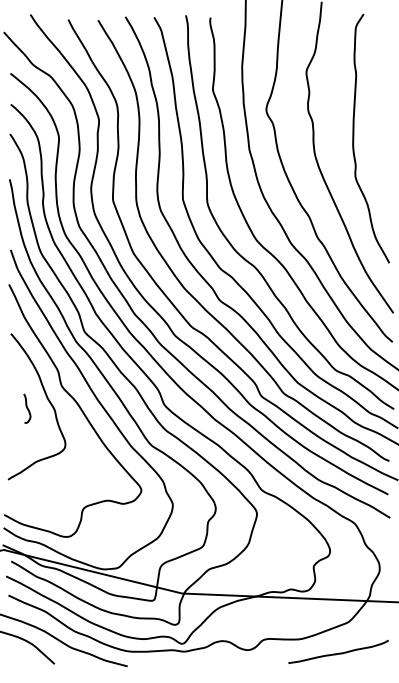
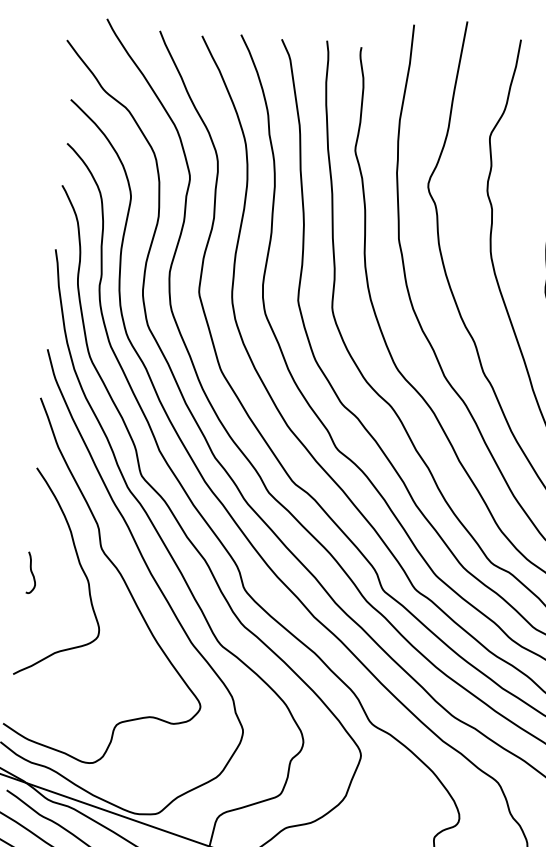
curve: (27, 408) -> (31, 572), moved

